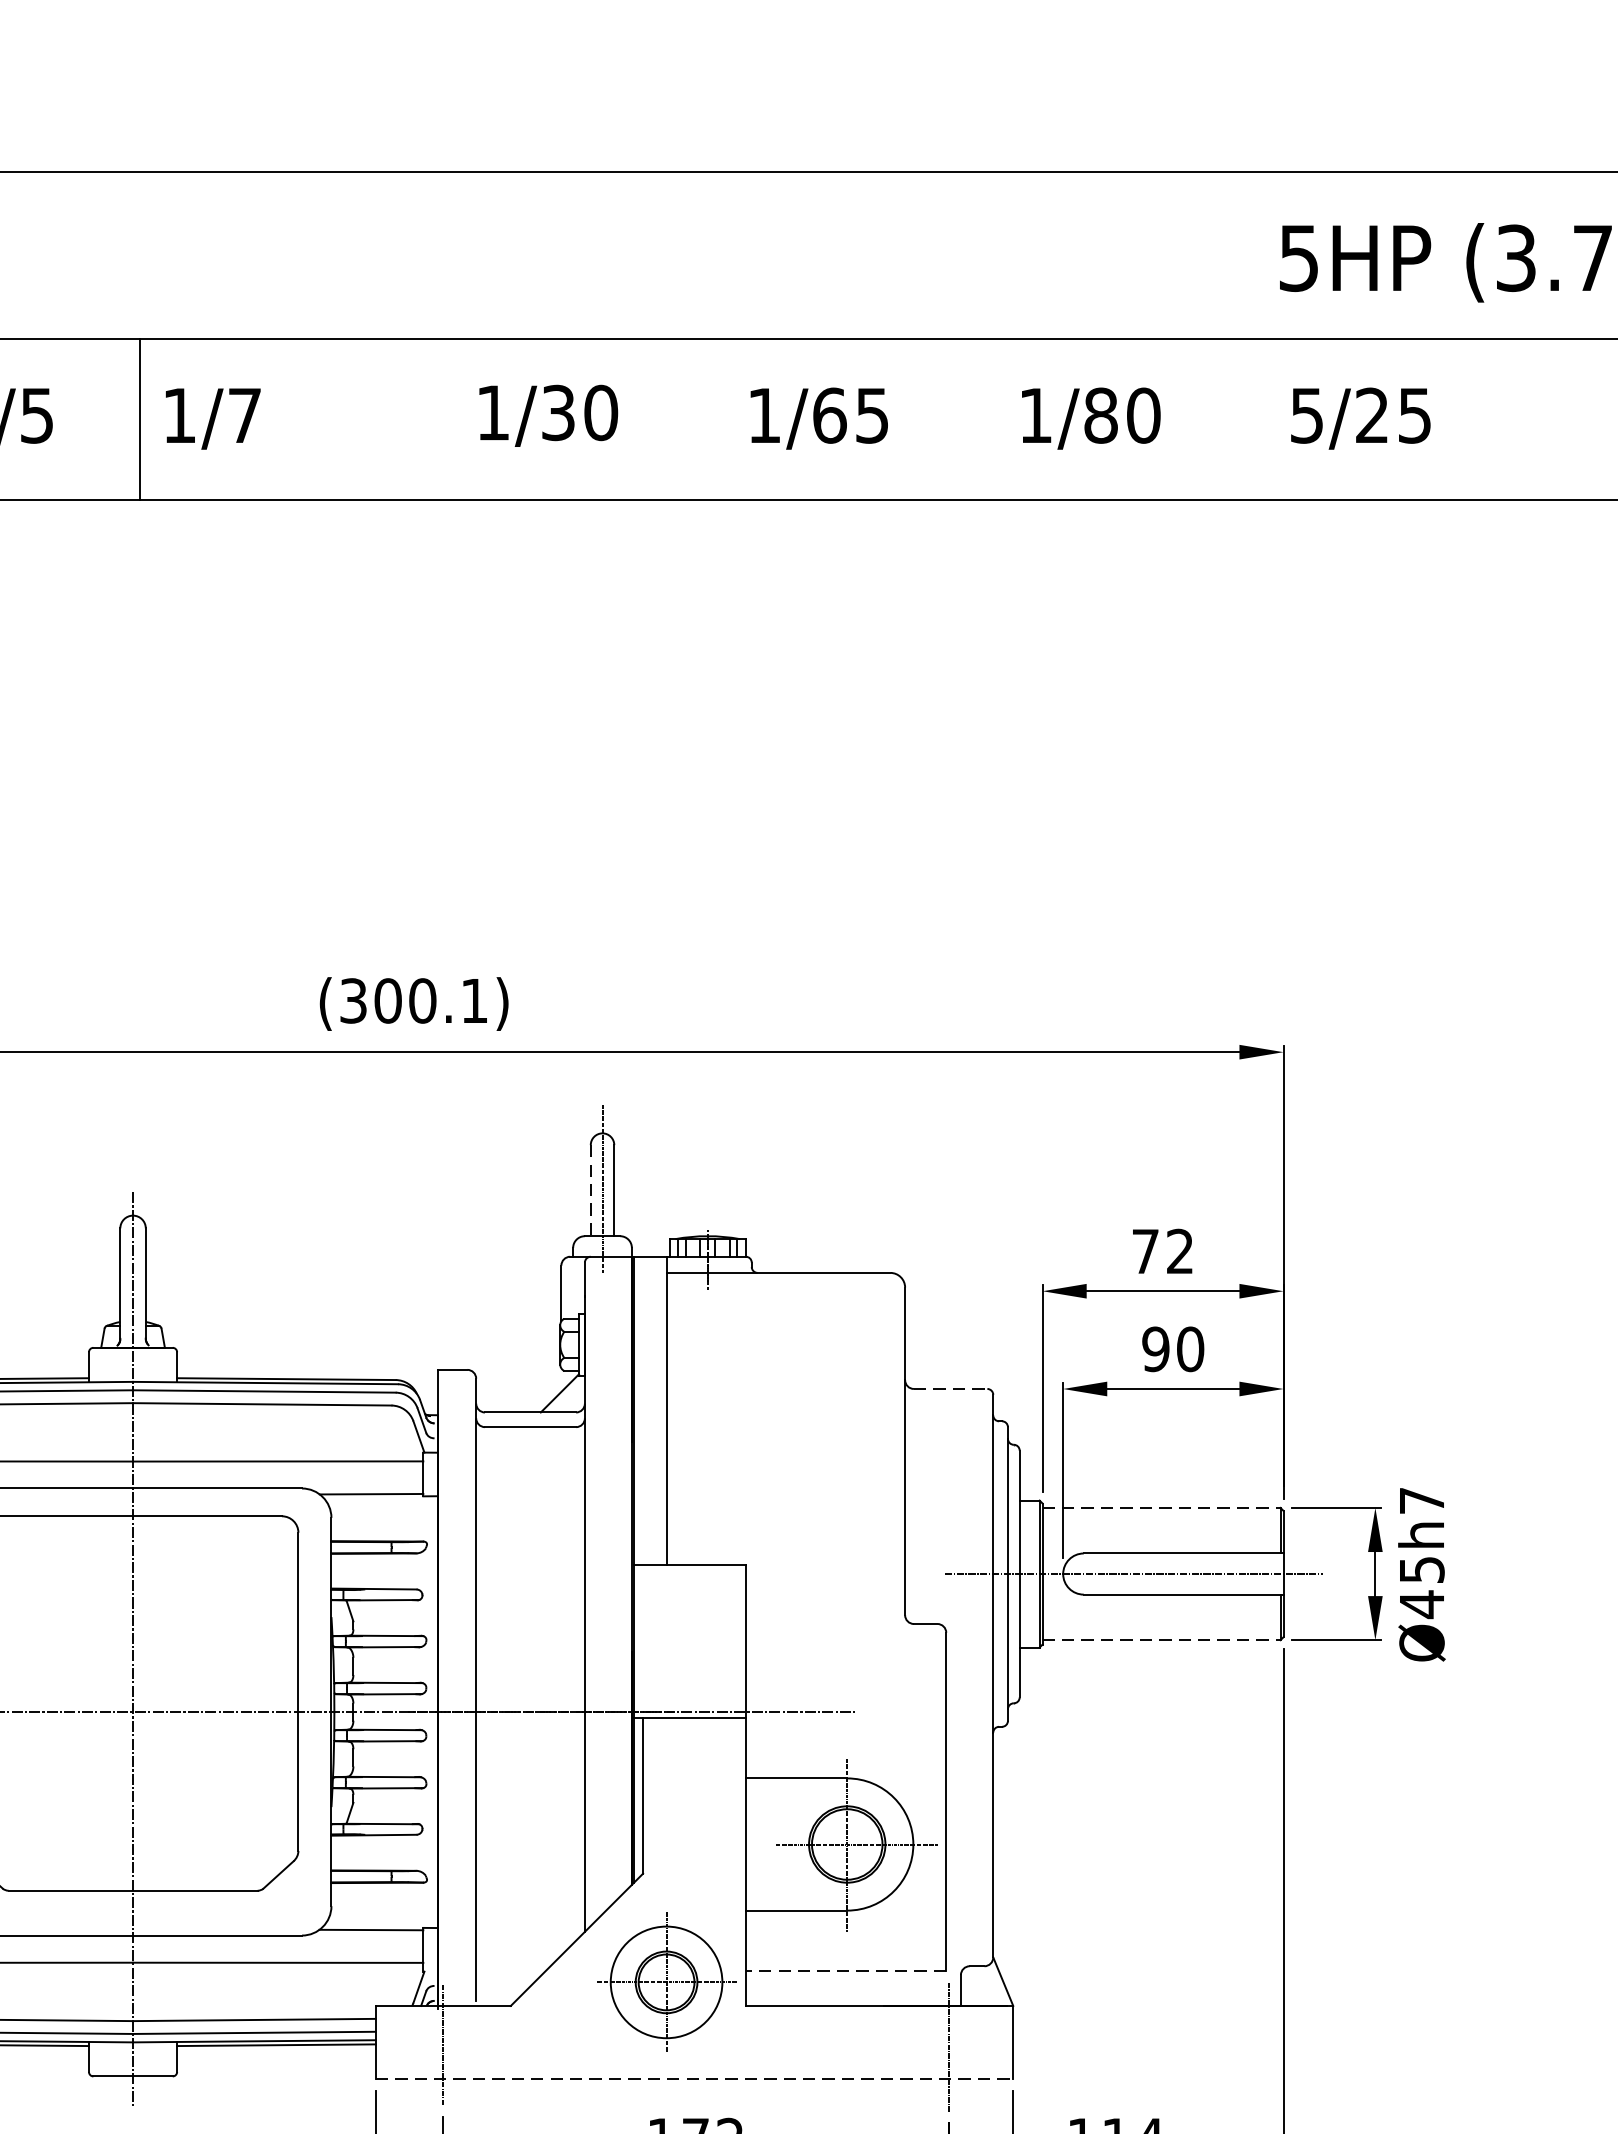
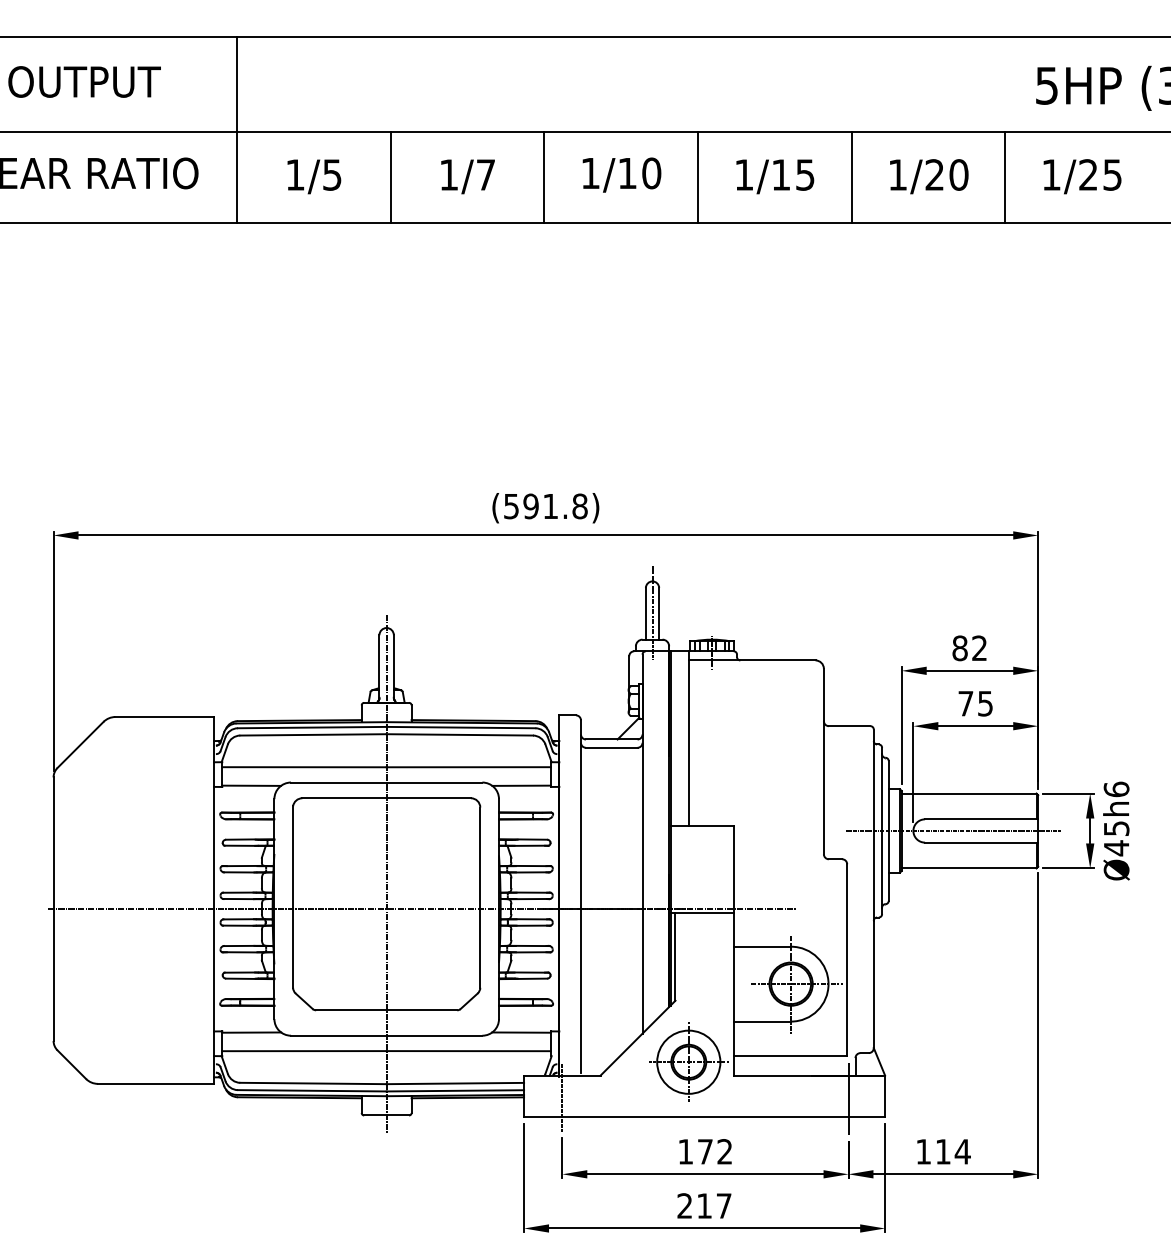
text: (558, 413) -> (627, 173), 1/30 -> 1/10
text: (830, 414) -> (781, 174), 1/65 -> 1/15
text: (1100, 414) -> (934, 174), 1/80 -> 1/20
text: (1307, 414) -> (1051, 174), 5/25 -> 1/25
text: (212, 418) -> (467, 176), moved
line: (411, 420) -> (544, 177), added
line: (683, 420) -> (698, 177), added
line: (953, 420) -> (851, 177), added
line: (1225, 420) -> (1005, 177), added
text: (413, 1001) -> (545, 506), (300.1) -> (591.8)
line: (590, 1190) -> (645, 613), dashed -> solid
text: (1144, 1251) -> (959, 648), 72 -> 82
text: (1172, 1348) -> (975, 703), 90 -> 75
line: (950, 1389) -> (849, 726), dashed -> solid
text: (1421, 1500) -> (1116, 789), Ø45h7 -> Ø45h6
line: (1162, 1507) -> (969, 793), dashed -> solid
line: (1162, 1640) -> (969, 868), dashed -> solid
line: (846, 1970) -> (790, 1055), dashed -> solid
line: (694, 2079) -> (704, 1117), dashed -> solid

